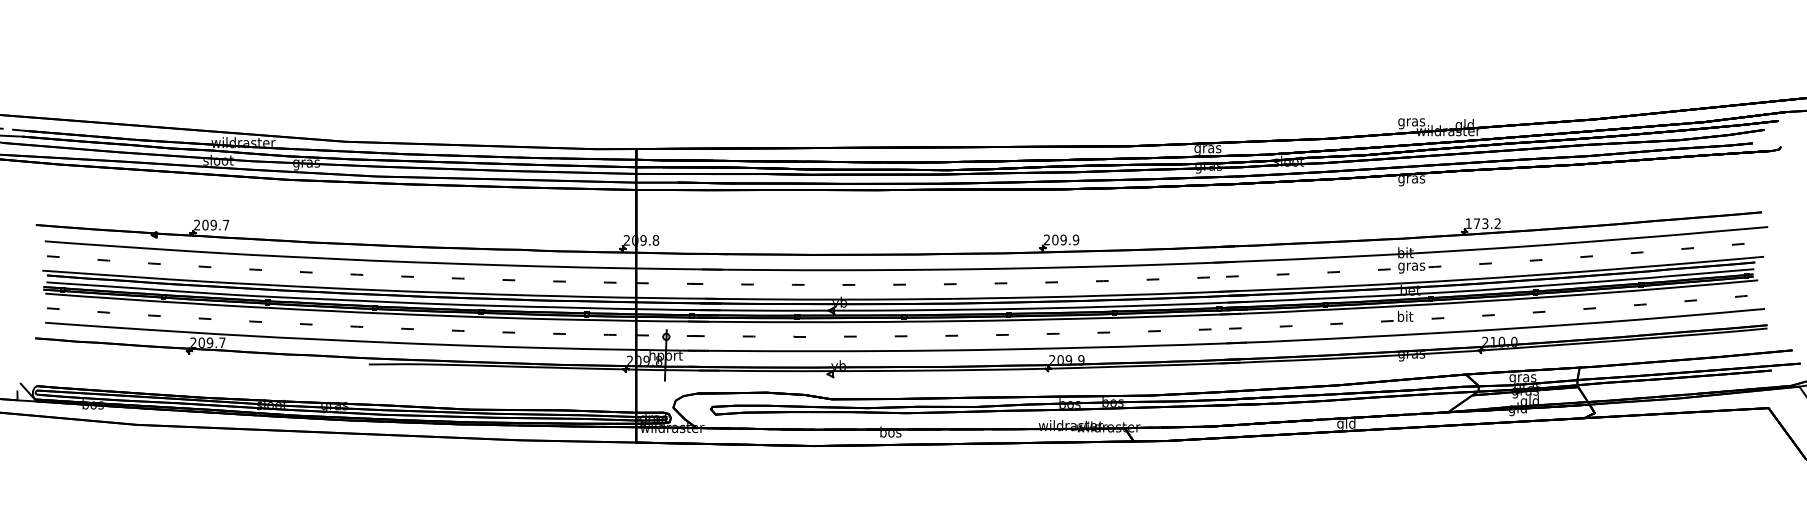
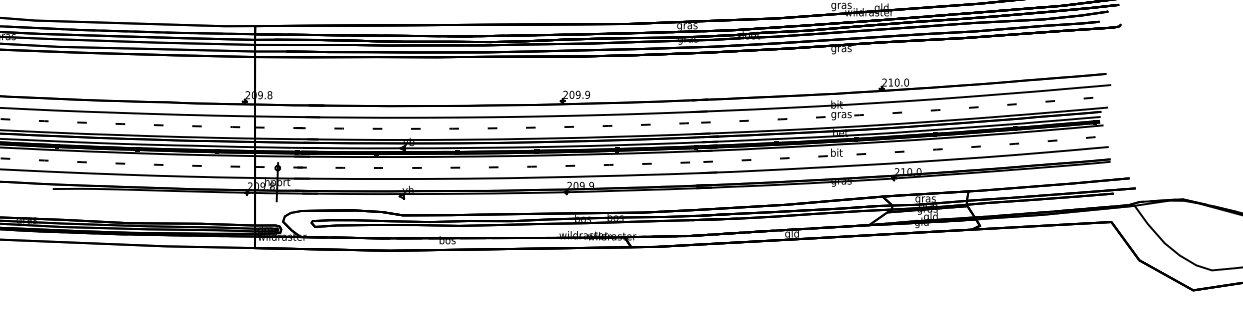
text: (1482, 223) -> (895, 82), 173.2 -> 210.0

